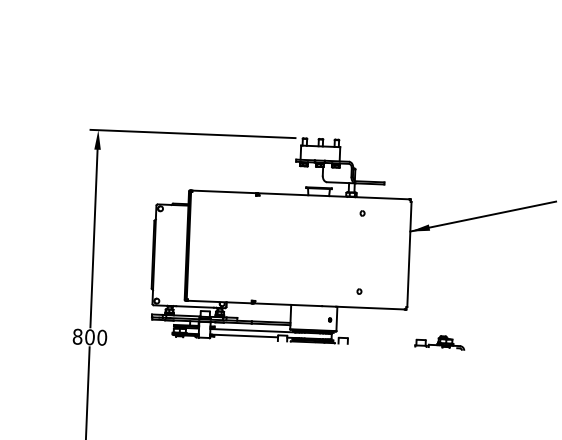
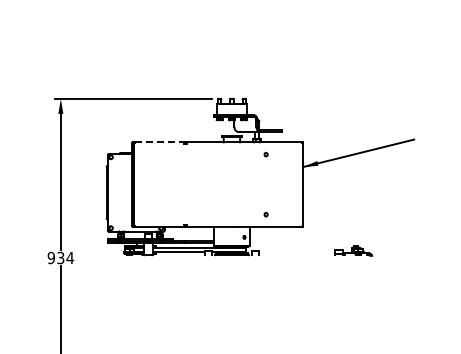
line: (224, 192) -> (159, 142), solid -> dashed
text: (89, 336) -> (60, 257), 800 -> 934
part: (440, 341) -> (353, 250), moved

